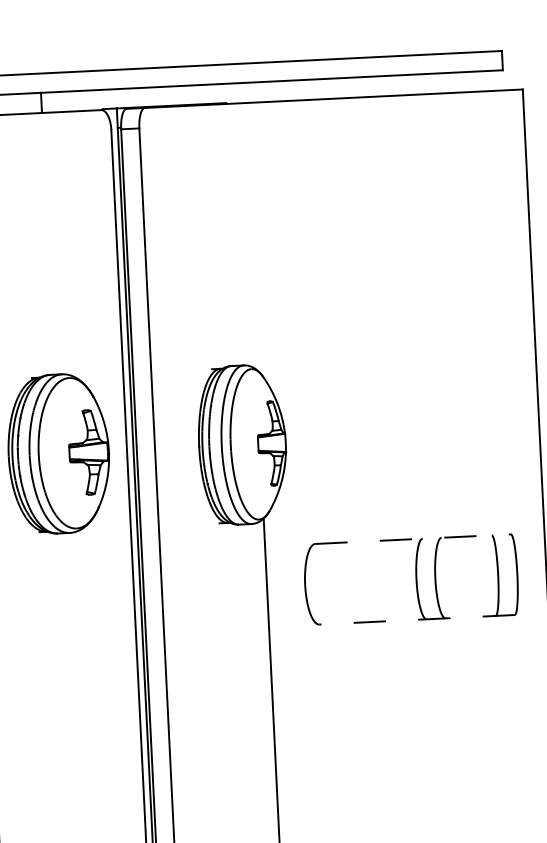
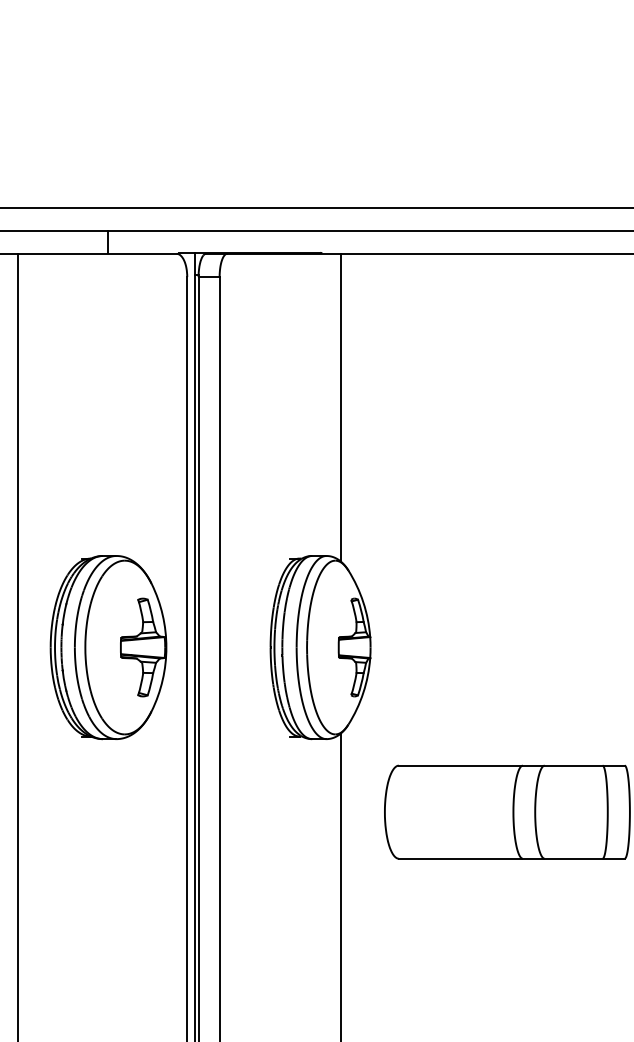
line: (249, 236) -> (340, 407), added
line: (412, 539) -> (511, 765), dashed -> solid
line: (416, 619) -> (511, 858), dashed -> solid

